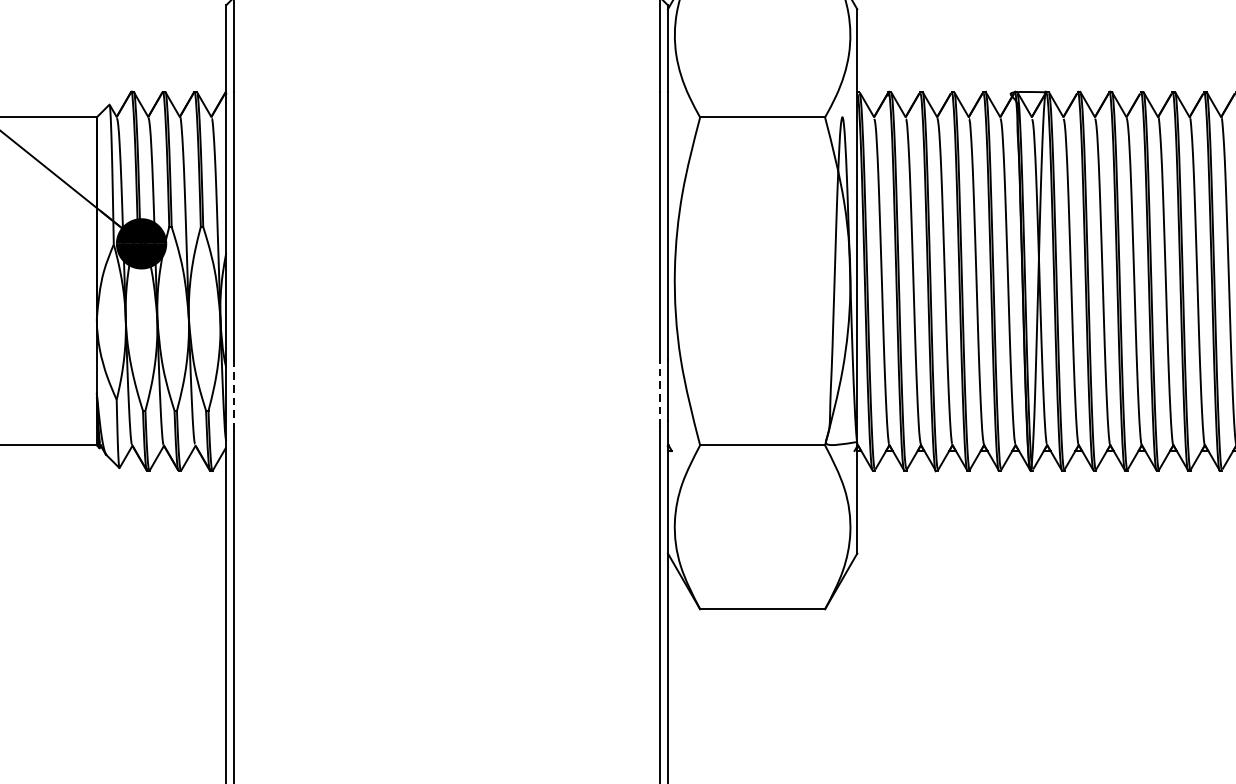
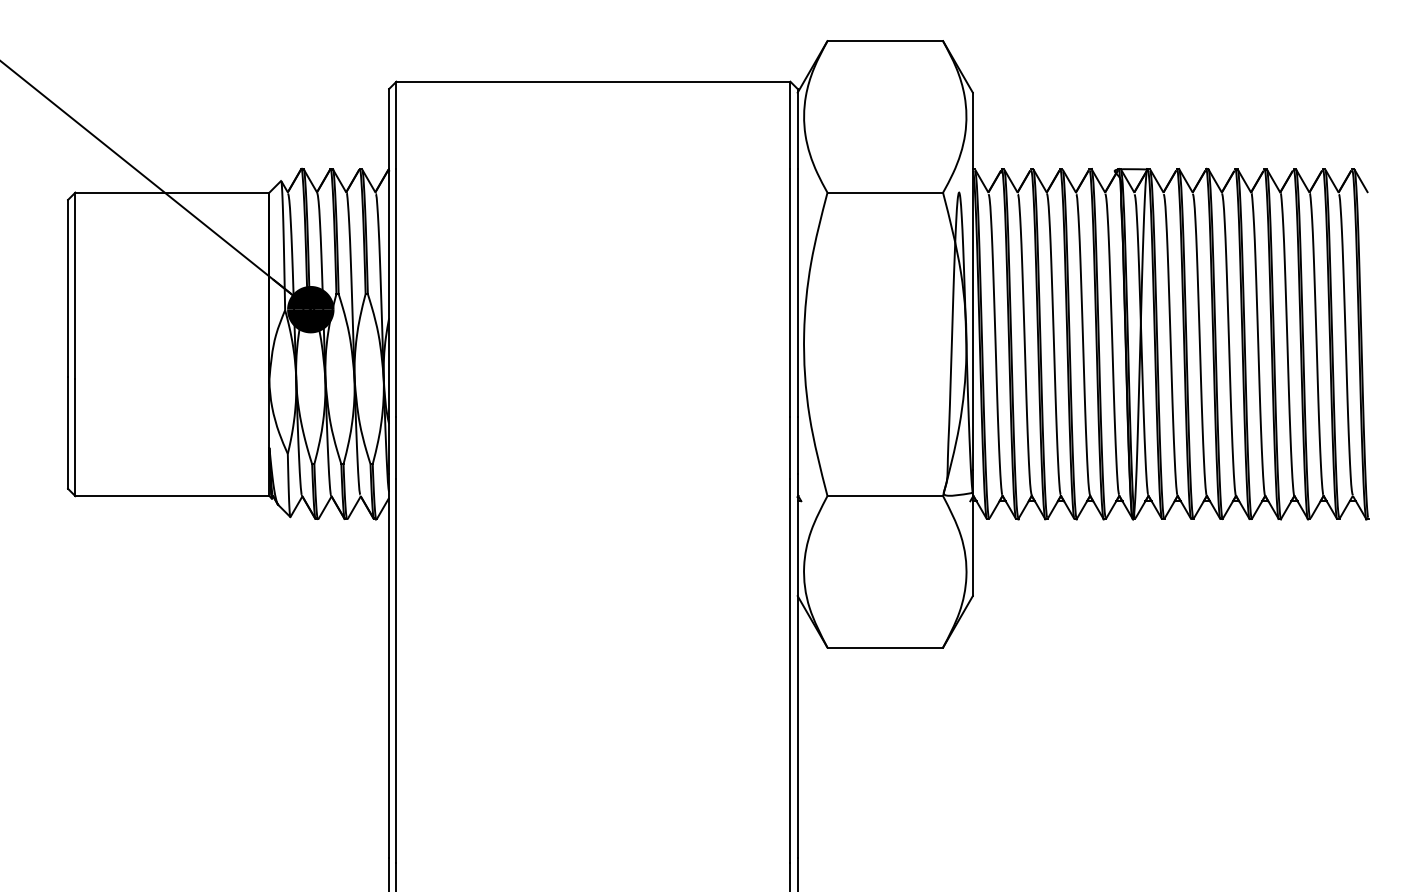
line: (234, 392) -> (396, 447), dashed -> solid
line: (660, 392) -> (790, 447), dashed -> solid

